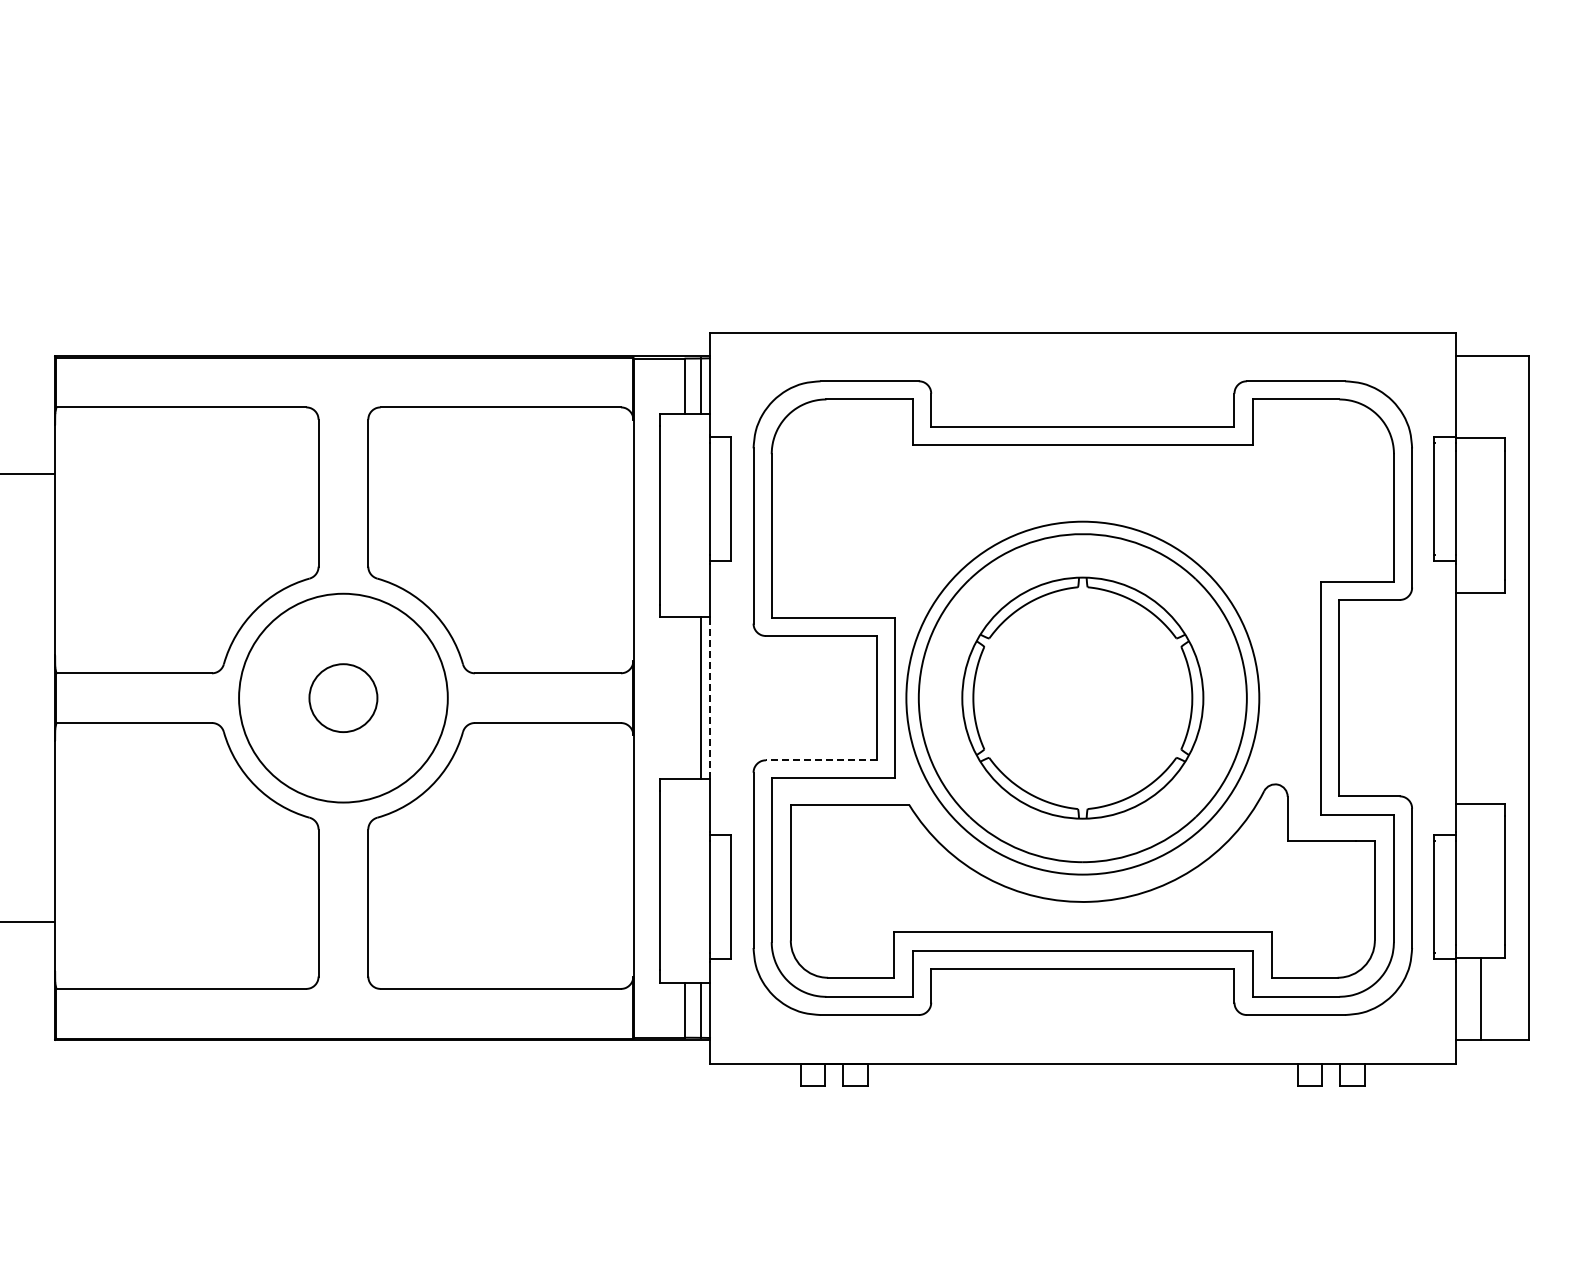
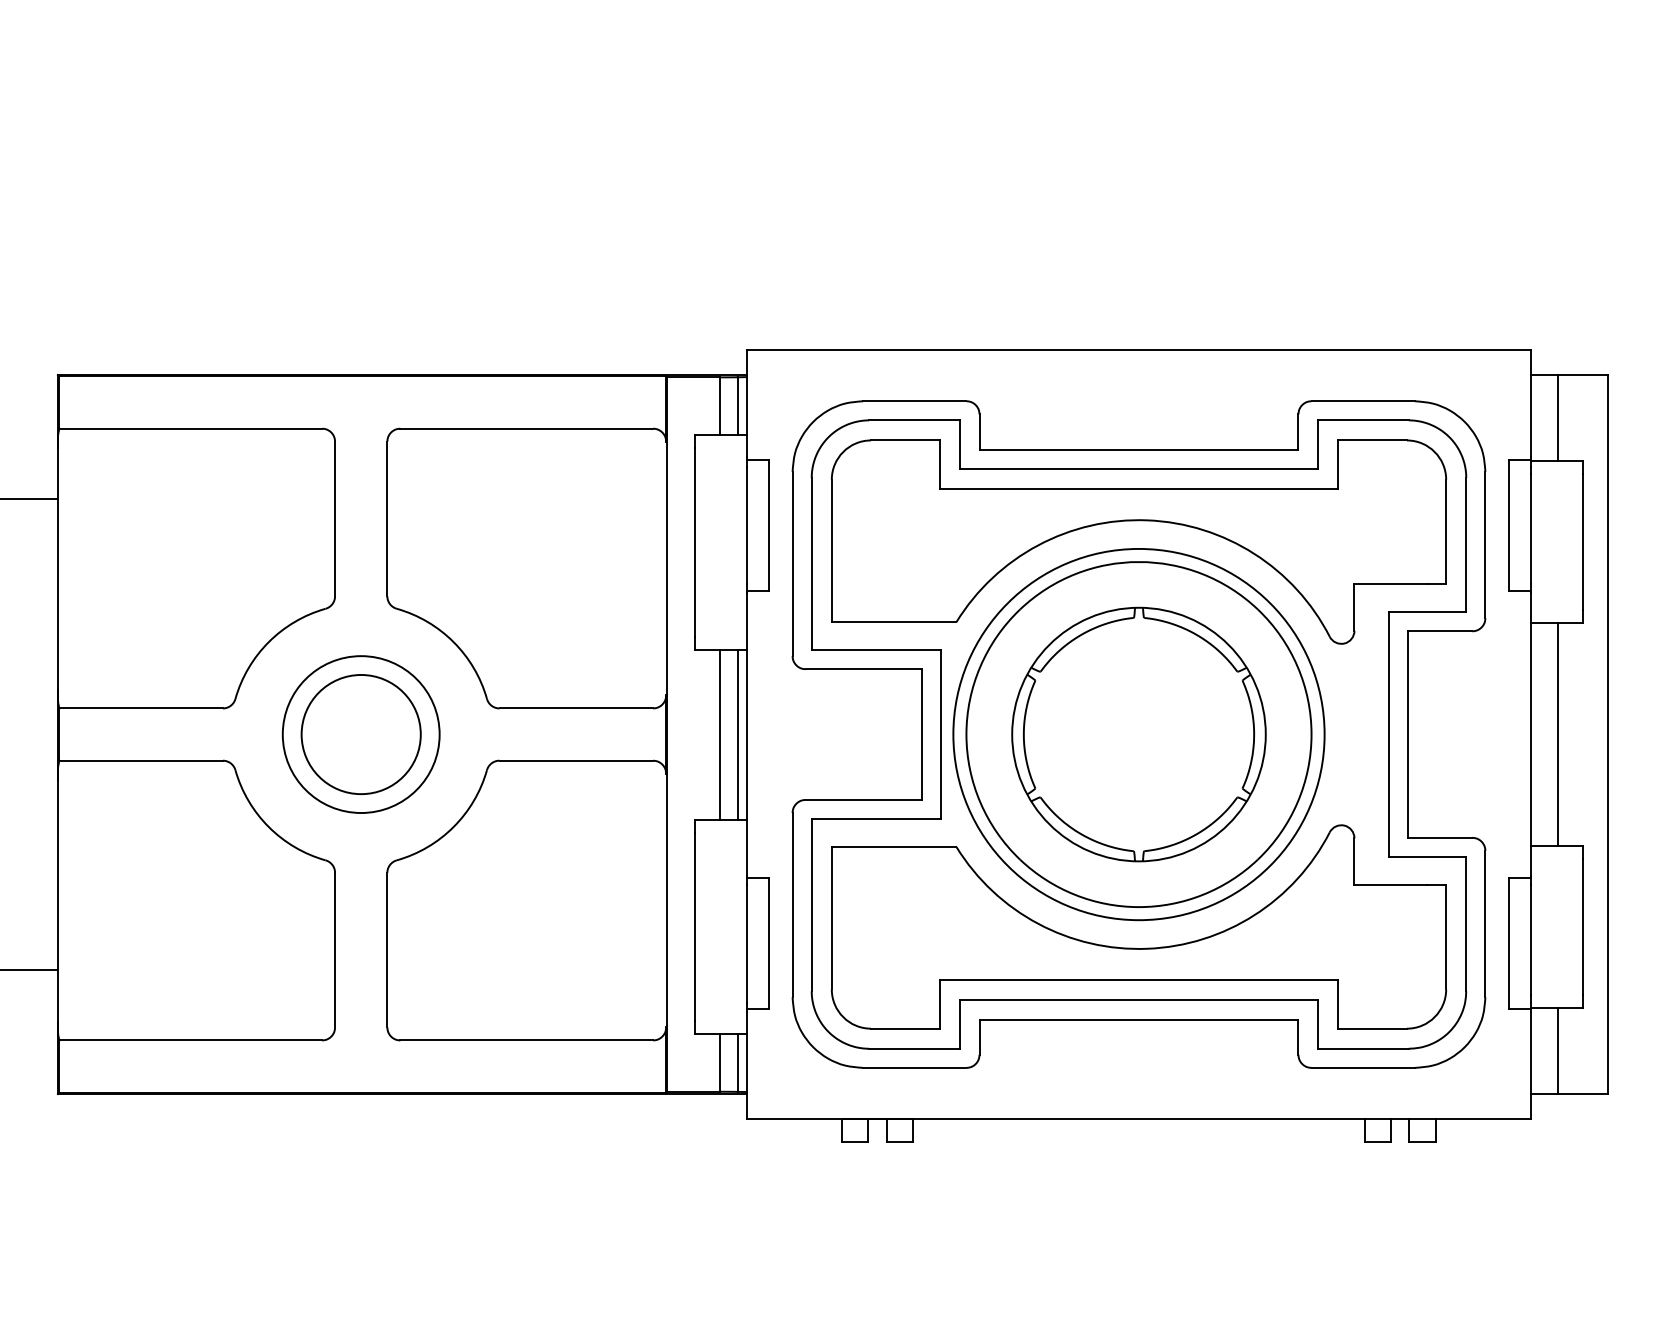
line: (1481, 397) -> (1558, 418), added
part: (1082, 495) -> (1138, 521), added
circle: (343, 697) -> (361, 733), size x0.71
circle: (343, 697) -> (361, 733), size x1.67
line: (684, 697) -> (719, 733), added
line: (1481, 697) -> (1558, 733), added
line: (710, 698) -> (747, 734), dashed -> solid
line: (820, 760) -> (863, 800), dashed -> solid

